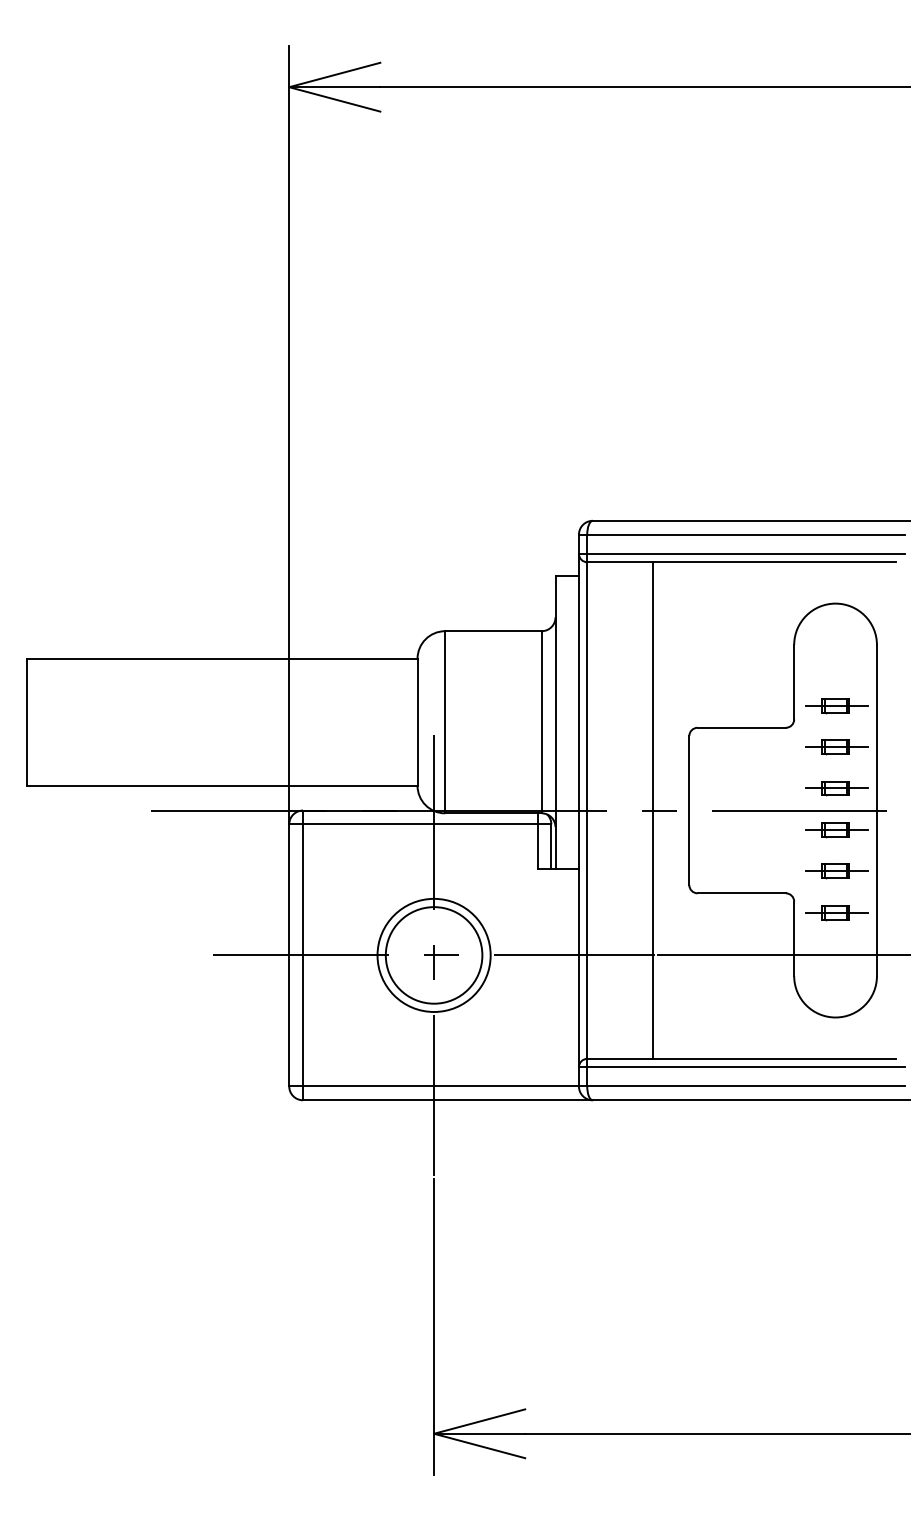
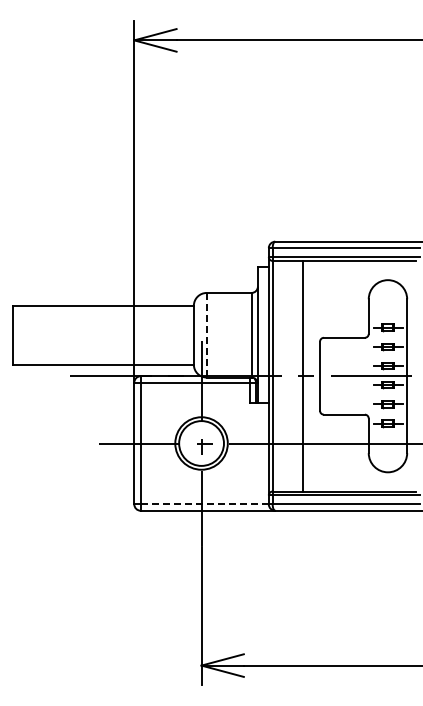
line: (444, 722) -> (206, 335), solid -> dashed
line: (442, 1086) -> (205, 504), solid -> dashed

